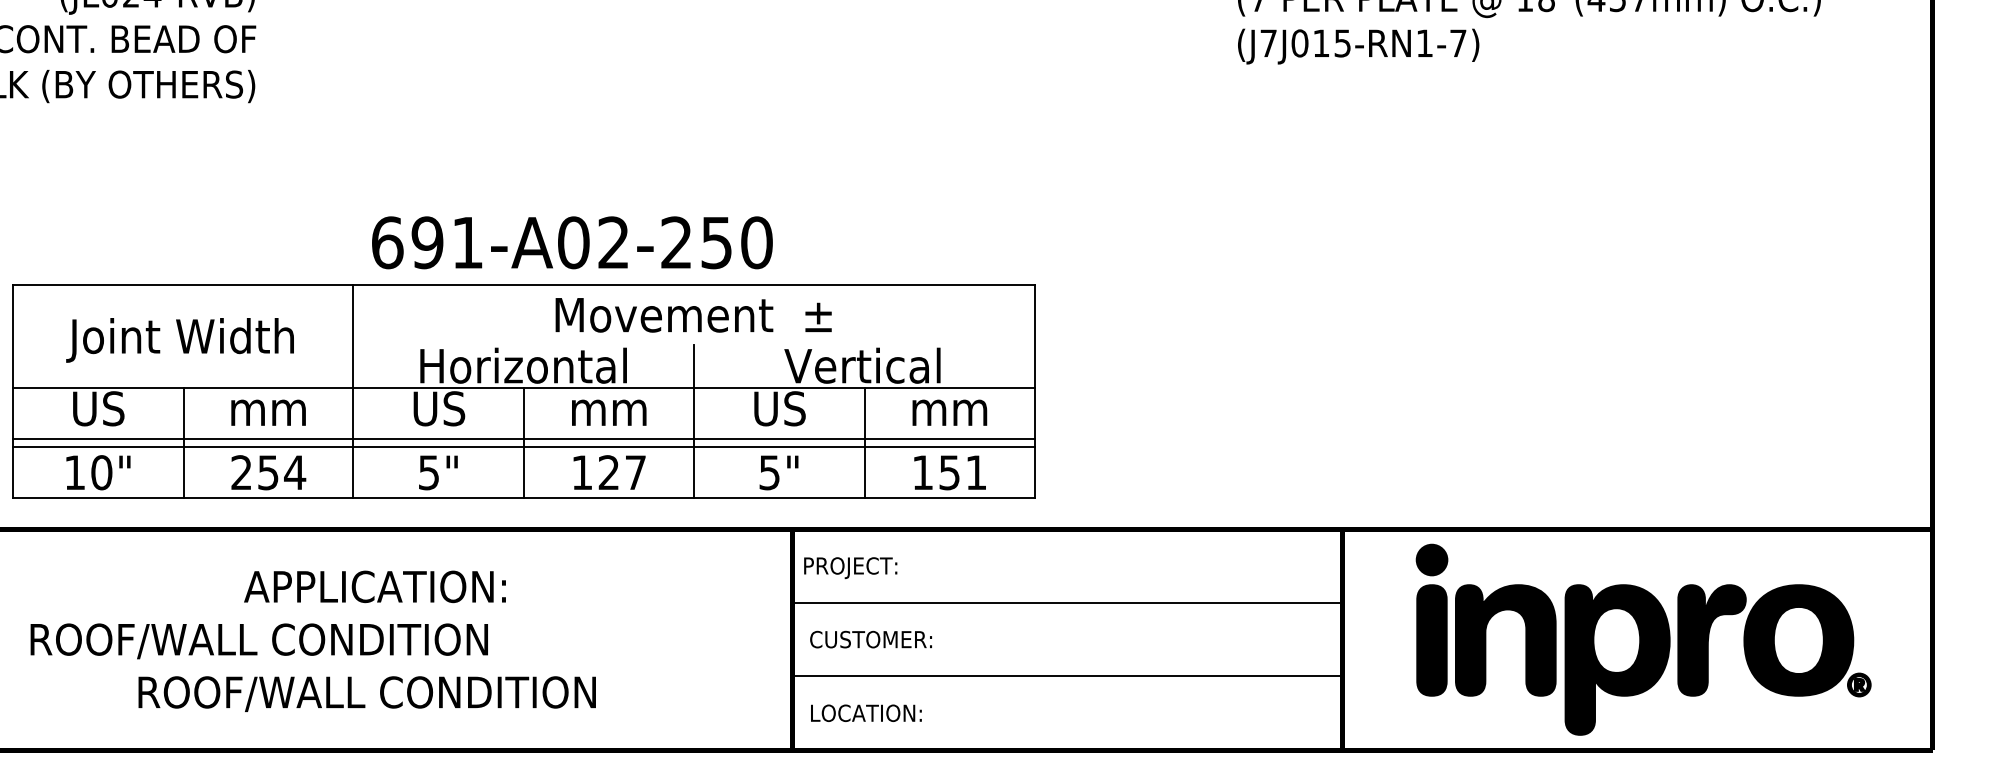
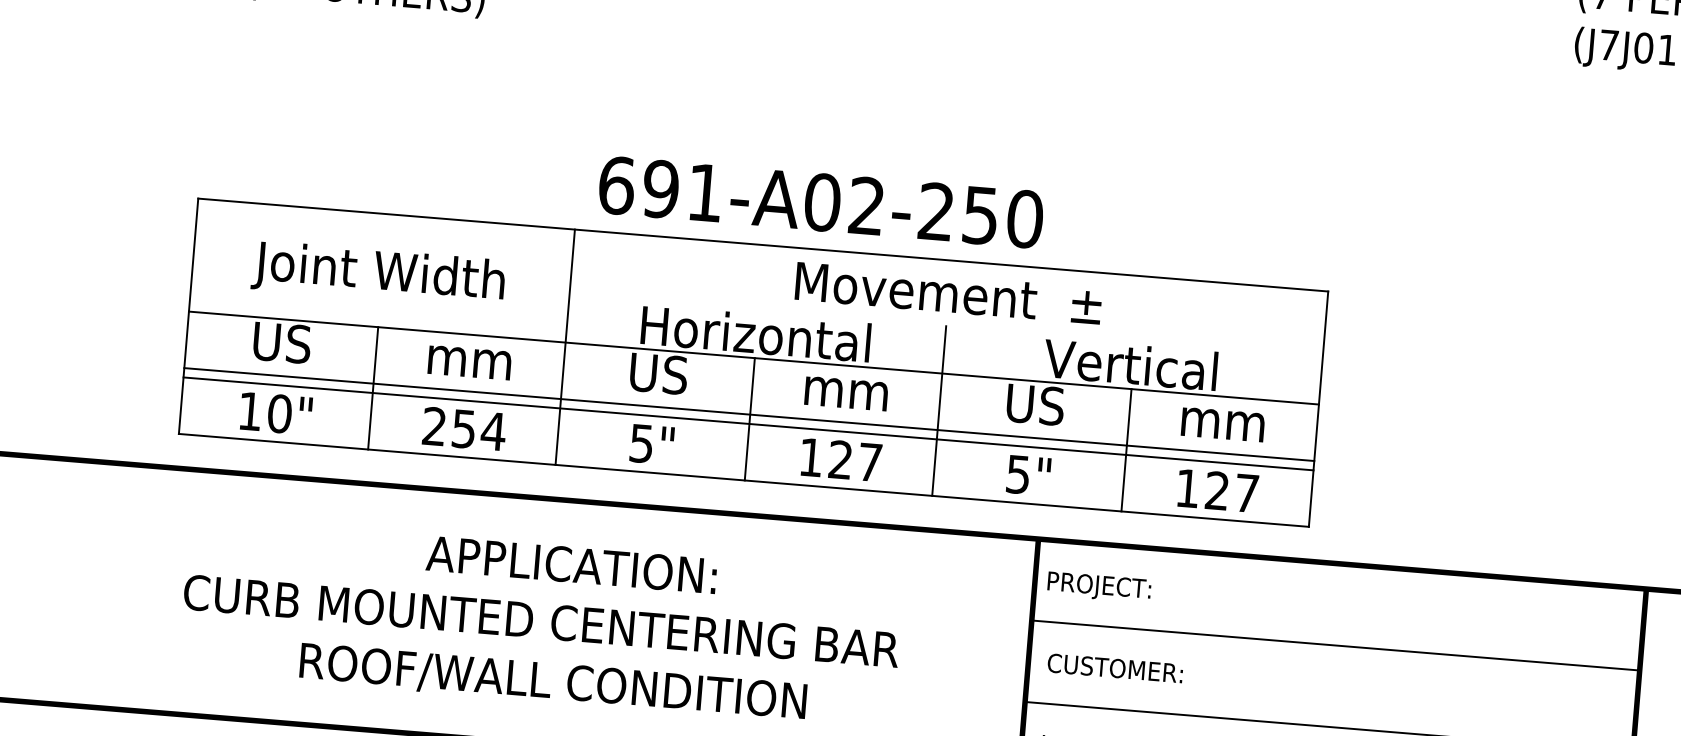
text: (962, 472) -> (1231, 491), 151 -> 127
text: (352, 641) -> (541, 623), ROOF/WALL CONDITION -> CURB MOUNTED CENTERING BAR

